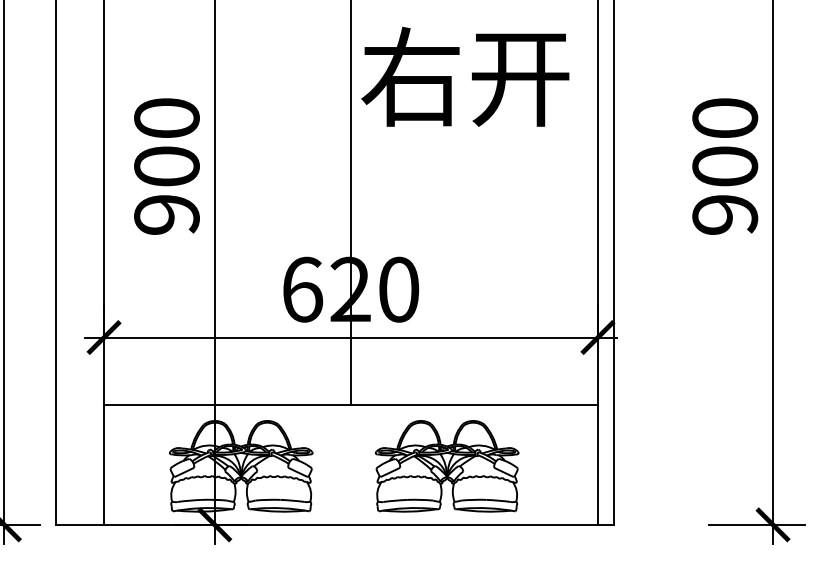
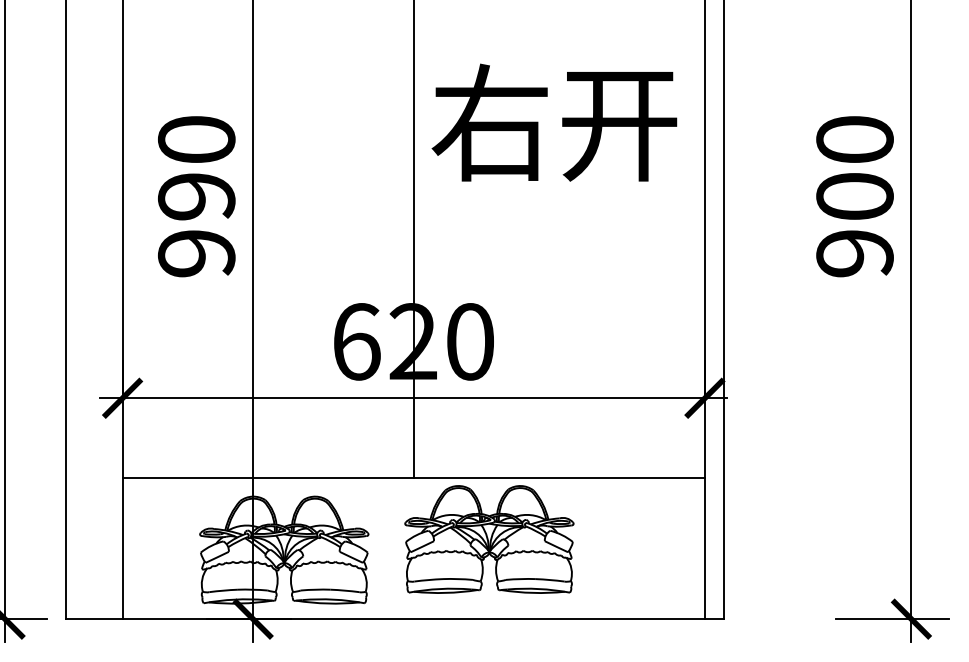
text: (465, 76) -> (554, 122), moved
text: (166, 166) -> (196, 196), 900 -> 990
part: (447, 466) -> (489, 539), moved

